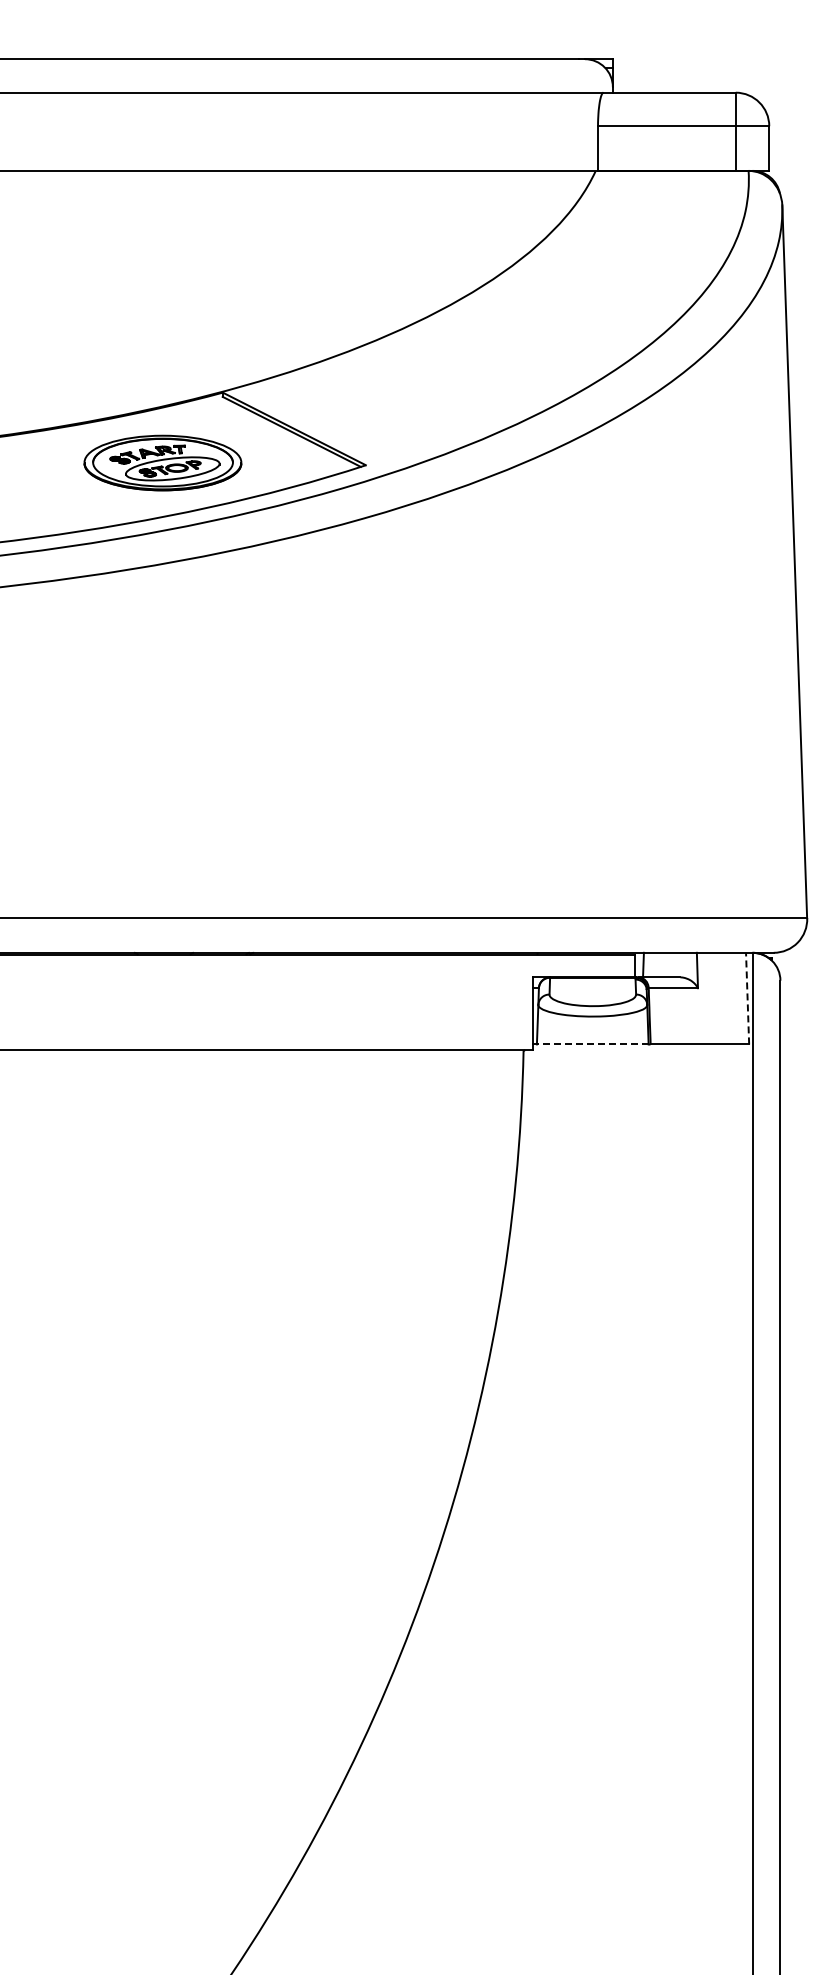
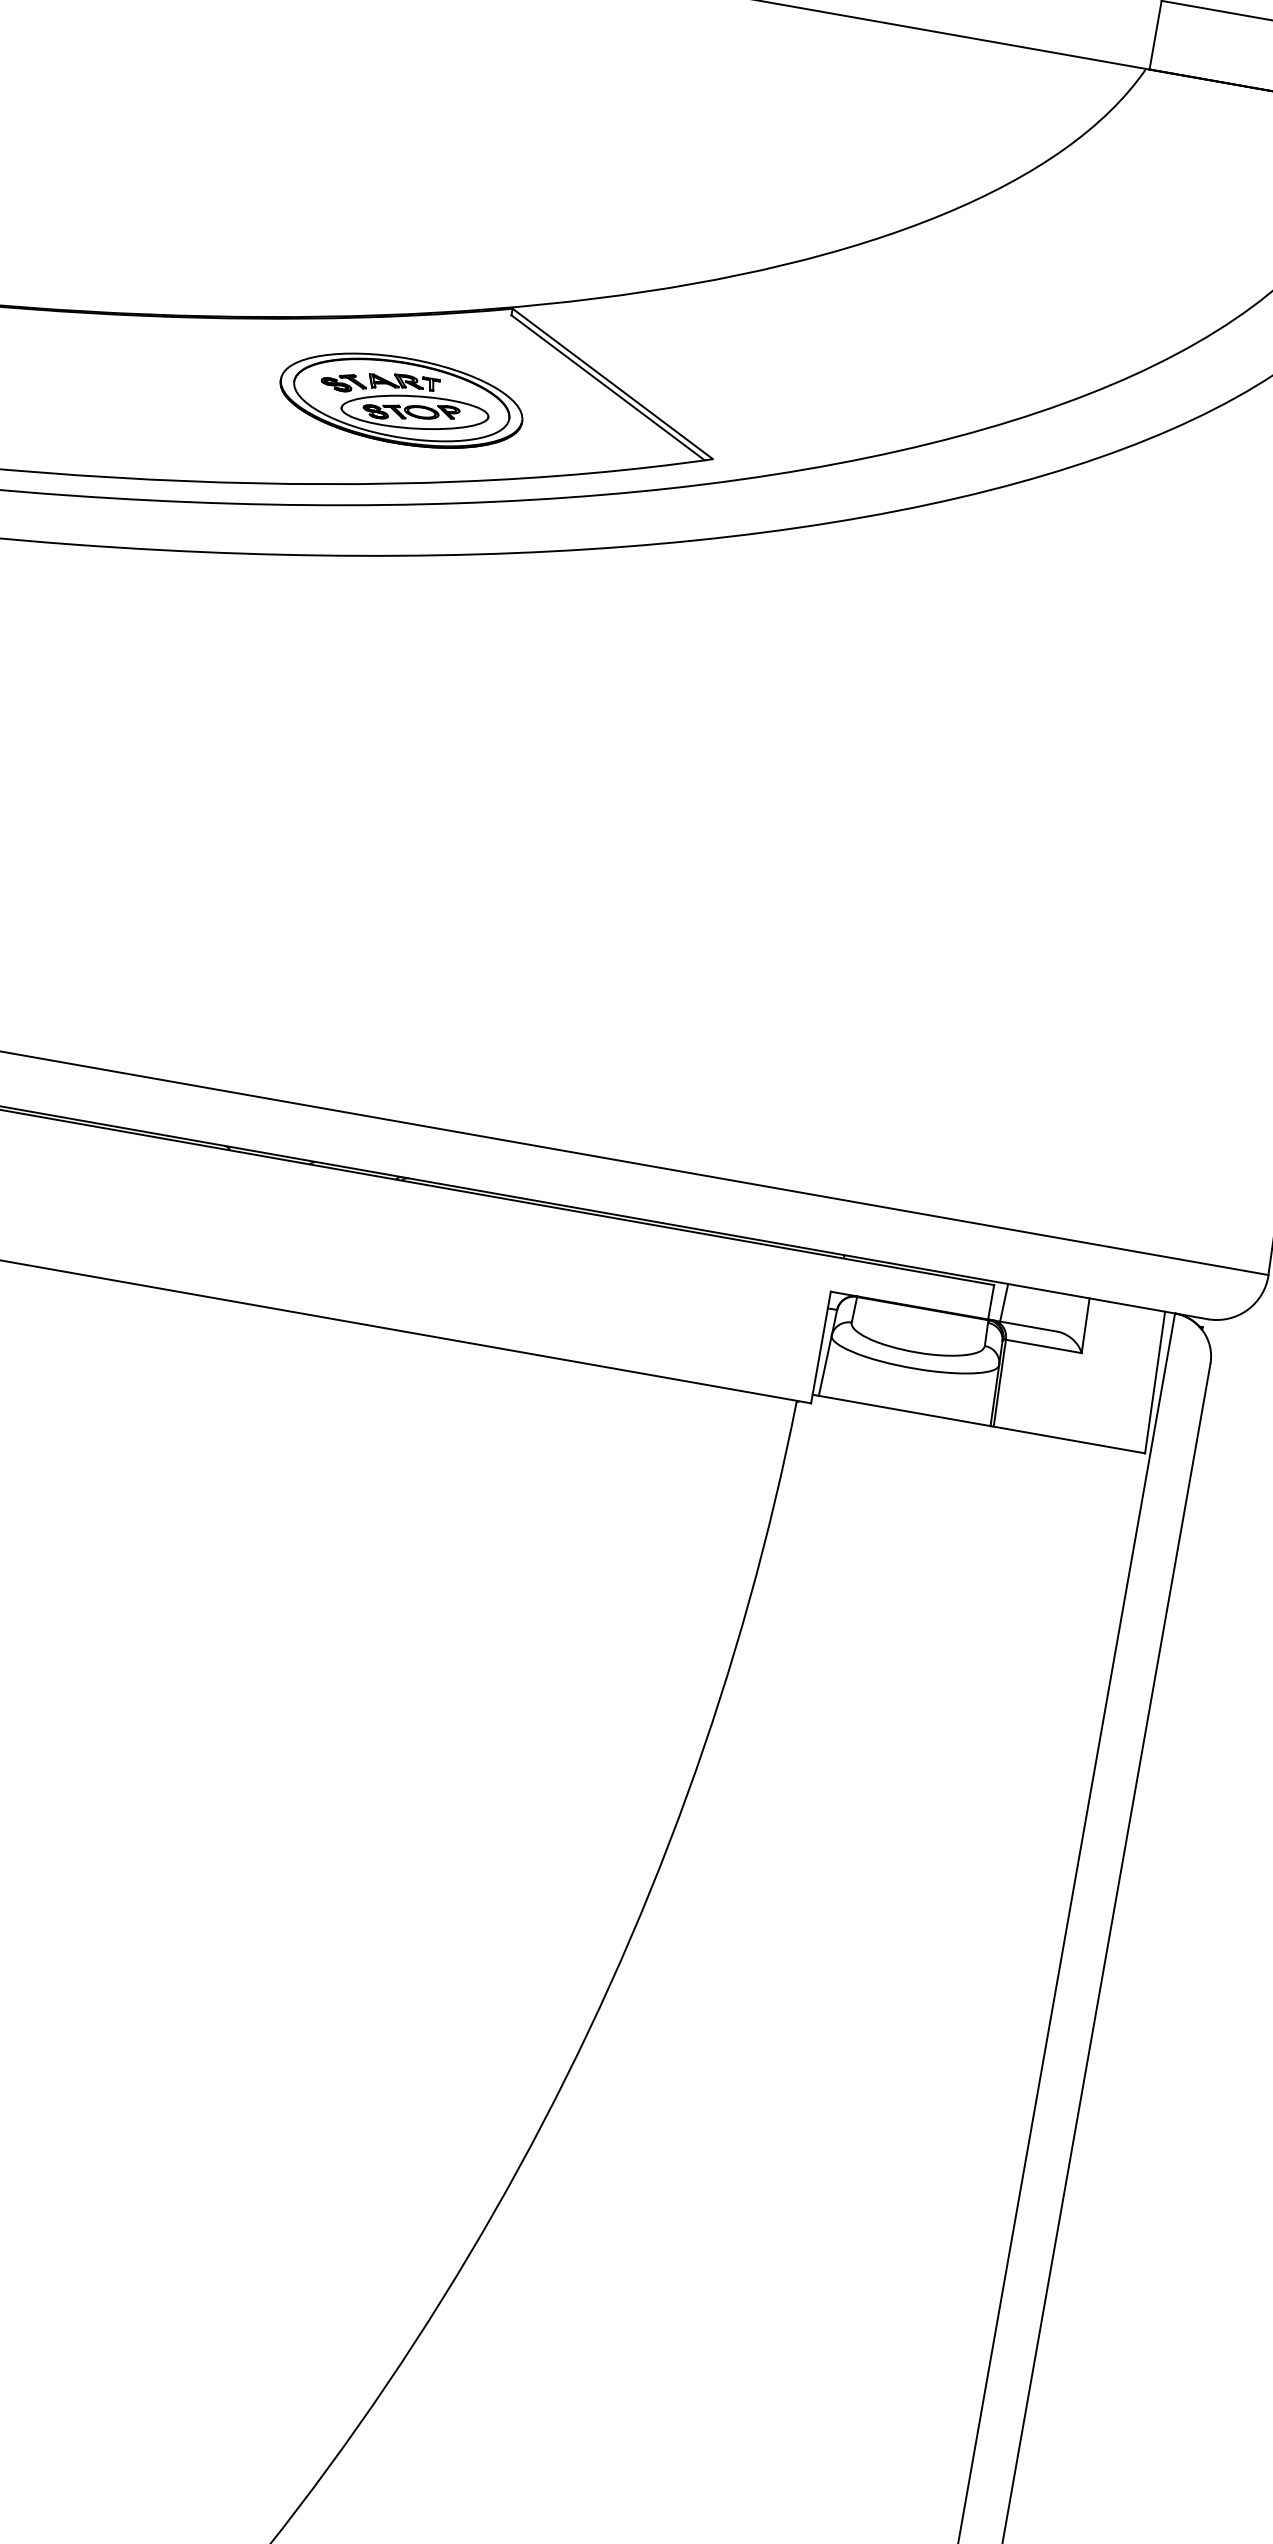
line: (747, 998) -> (1155, 1382), dashed -> solid
line: (592, 1044) -> (904, 1411), dashed -> solid

